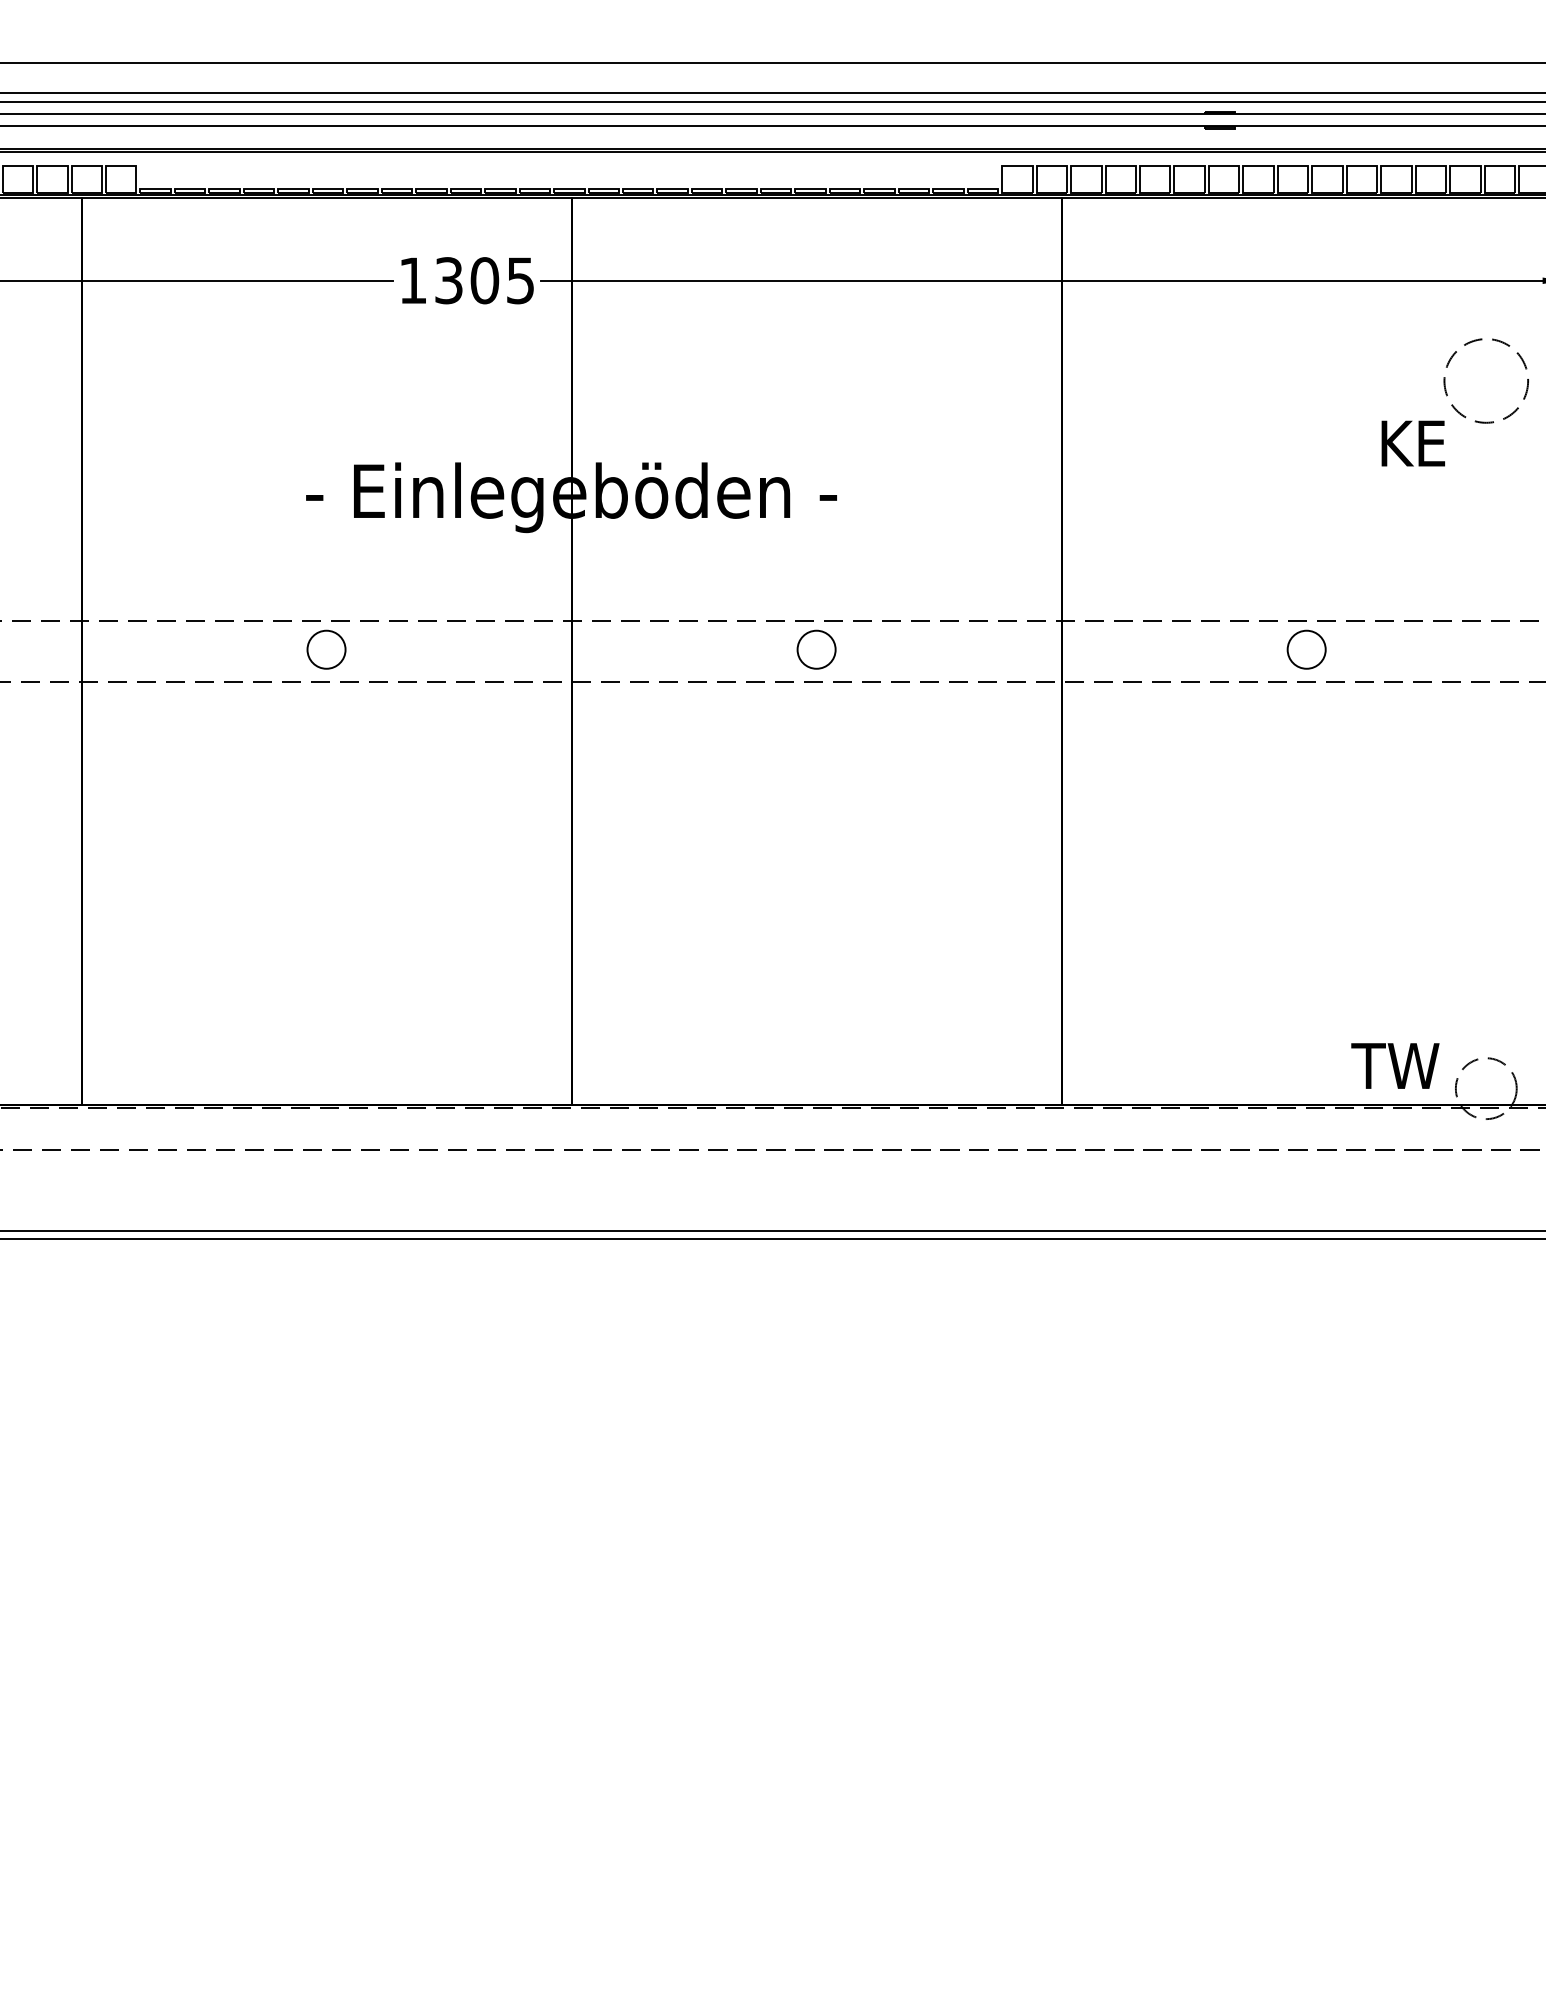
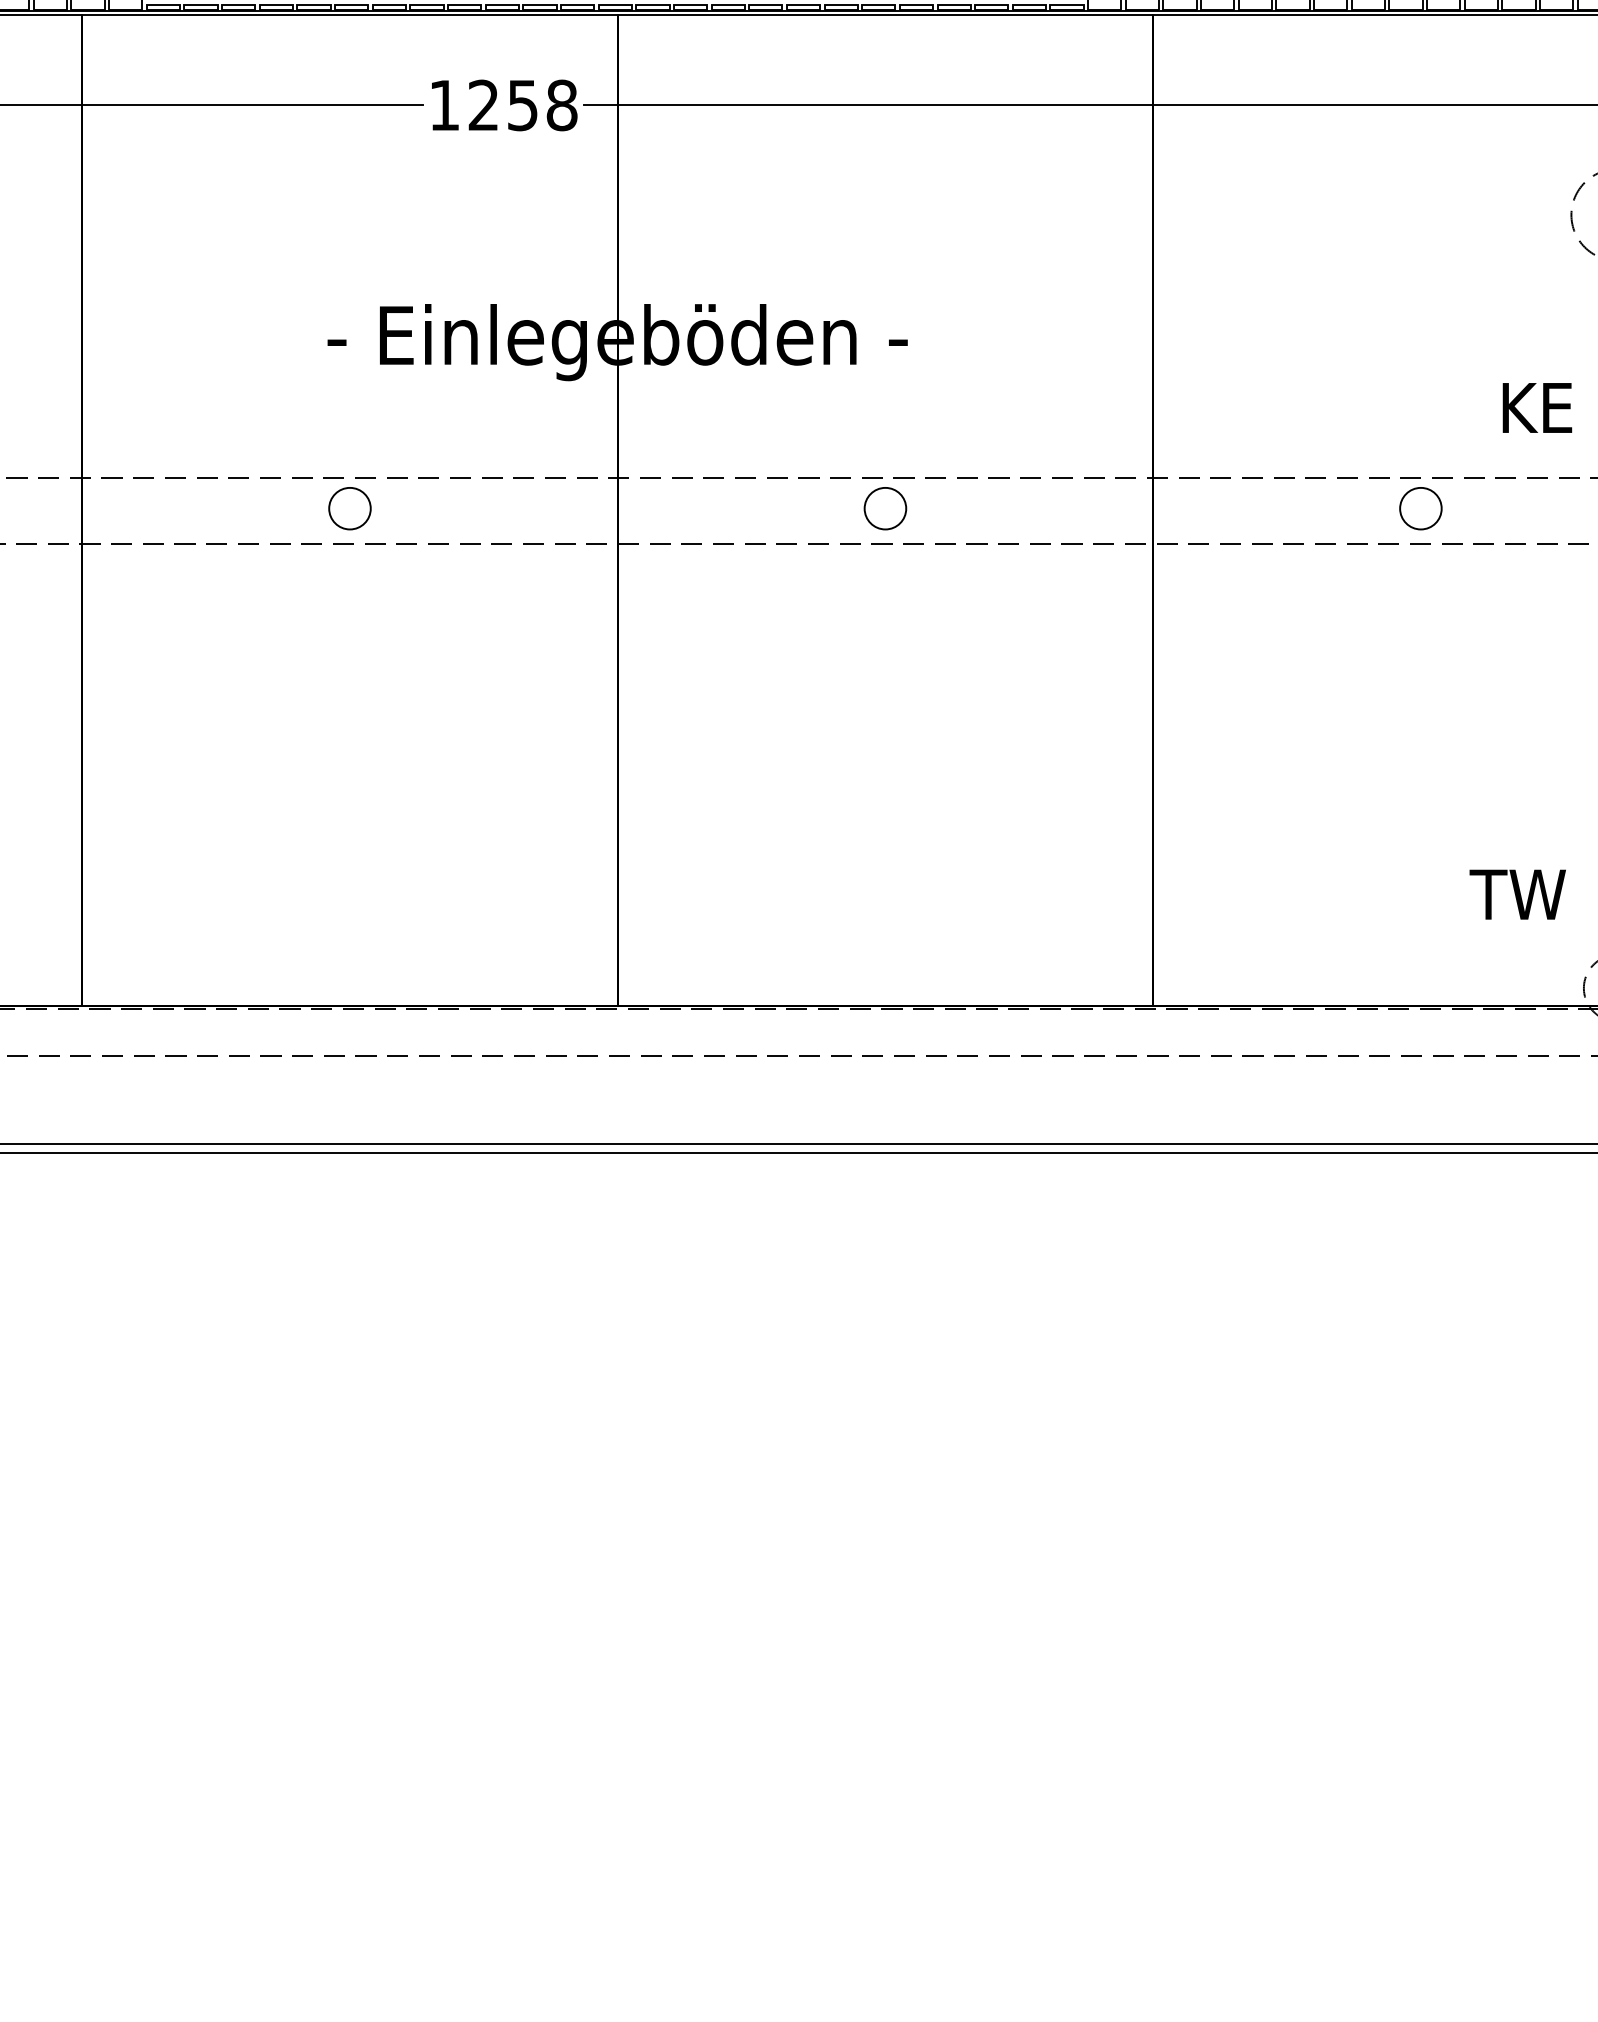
text: (484, 280) -> (522, 105), 1305 -> 1258
text: (1412, 443) -> (1536, 407), moved
text: (1395, 1065) -> (1517, 894), moved

